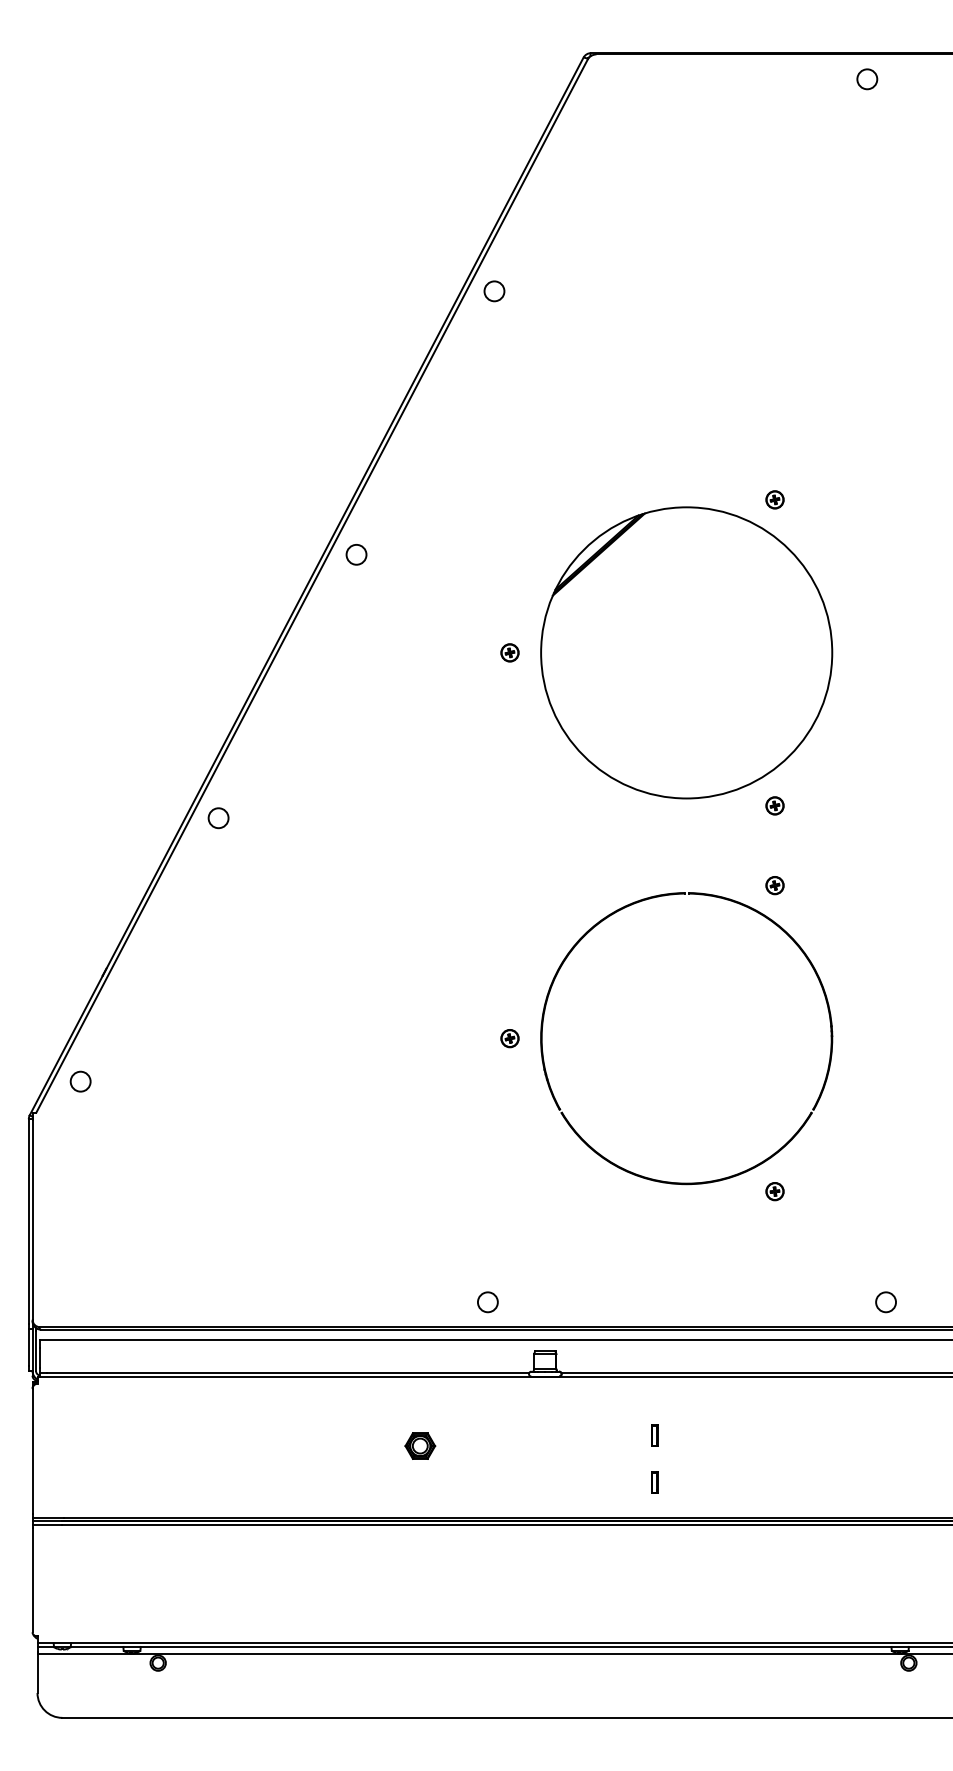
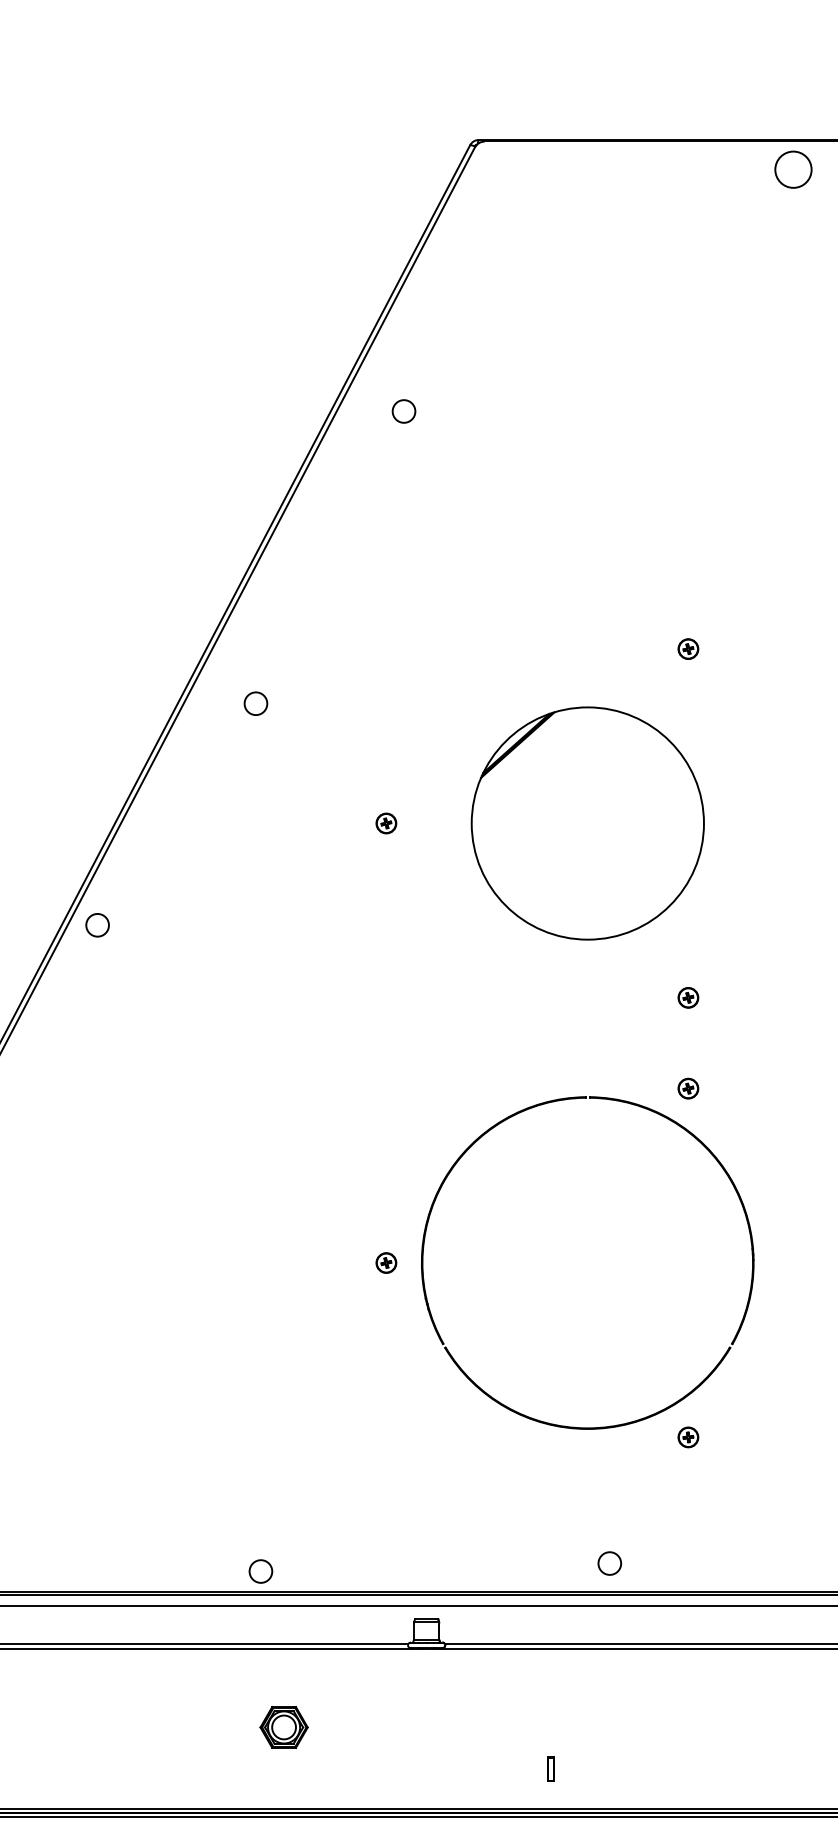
circle: (867, 79) -> (793, 170), size x1.6
circle: (494, 291) -> (404, 411), moved
circle: (356, 554) -> (255, 703), moved
part: (686, 652) -> (587, 823), size x0.7
circle: (218, 818) -> (97, 925), moved
circle: (487, 1302) -> (260, 1571), moved
circle: (885, 1302) -> (609, 1563), moved
part: (654, 1435) -> (551, 1715), removed
part: (420, 1445) -> (284, 1726), size x1.4

